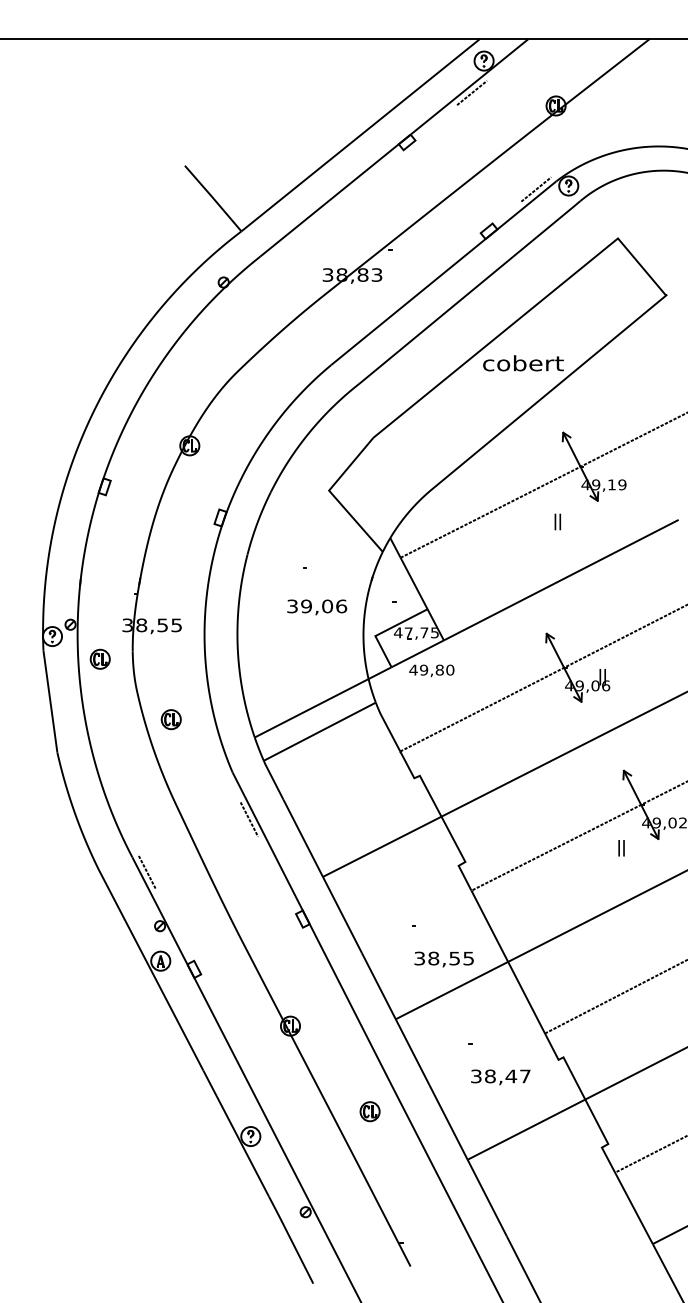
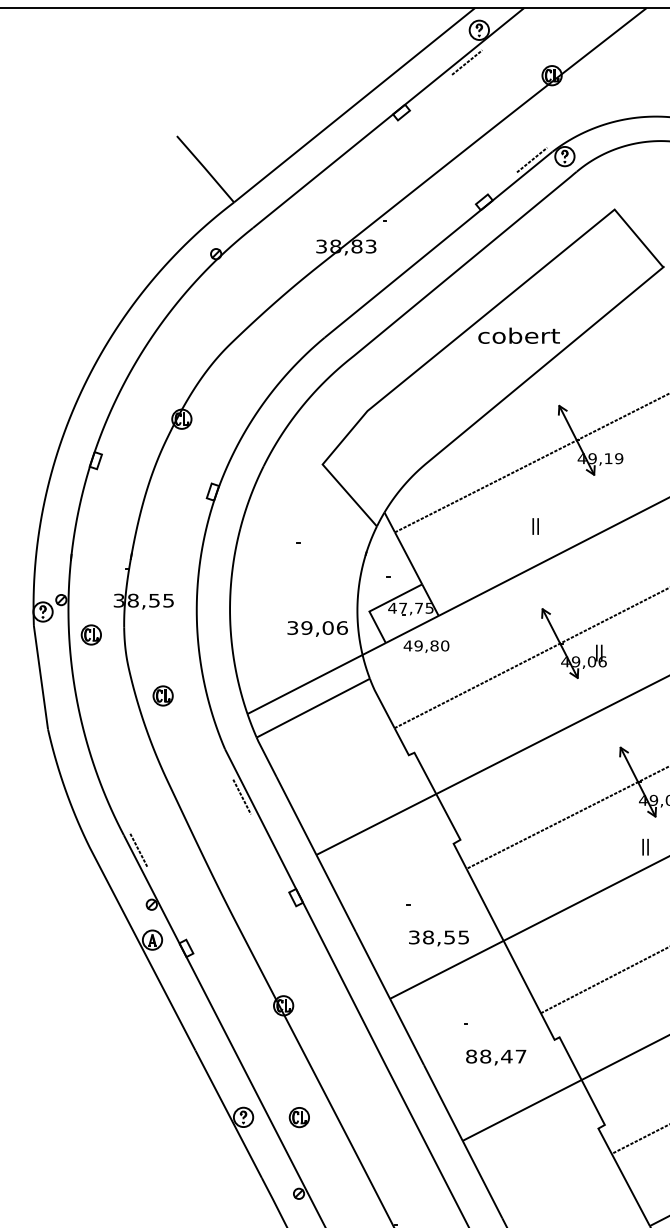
text: (557, 521) -> (535, 526), moved
text: (317, 607) -> (318, 629), moved
text: (621, 848) -> (645, 847), moved
text: (476, 1076) -> (471, 1056), 38,47 -> 88,47
part: (369, 1111) -> (298, 1117), moved

